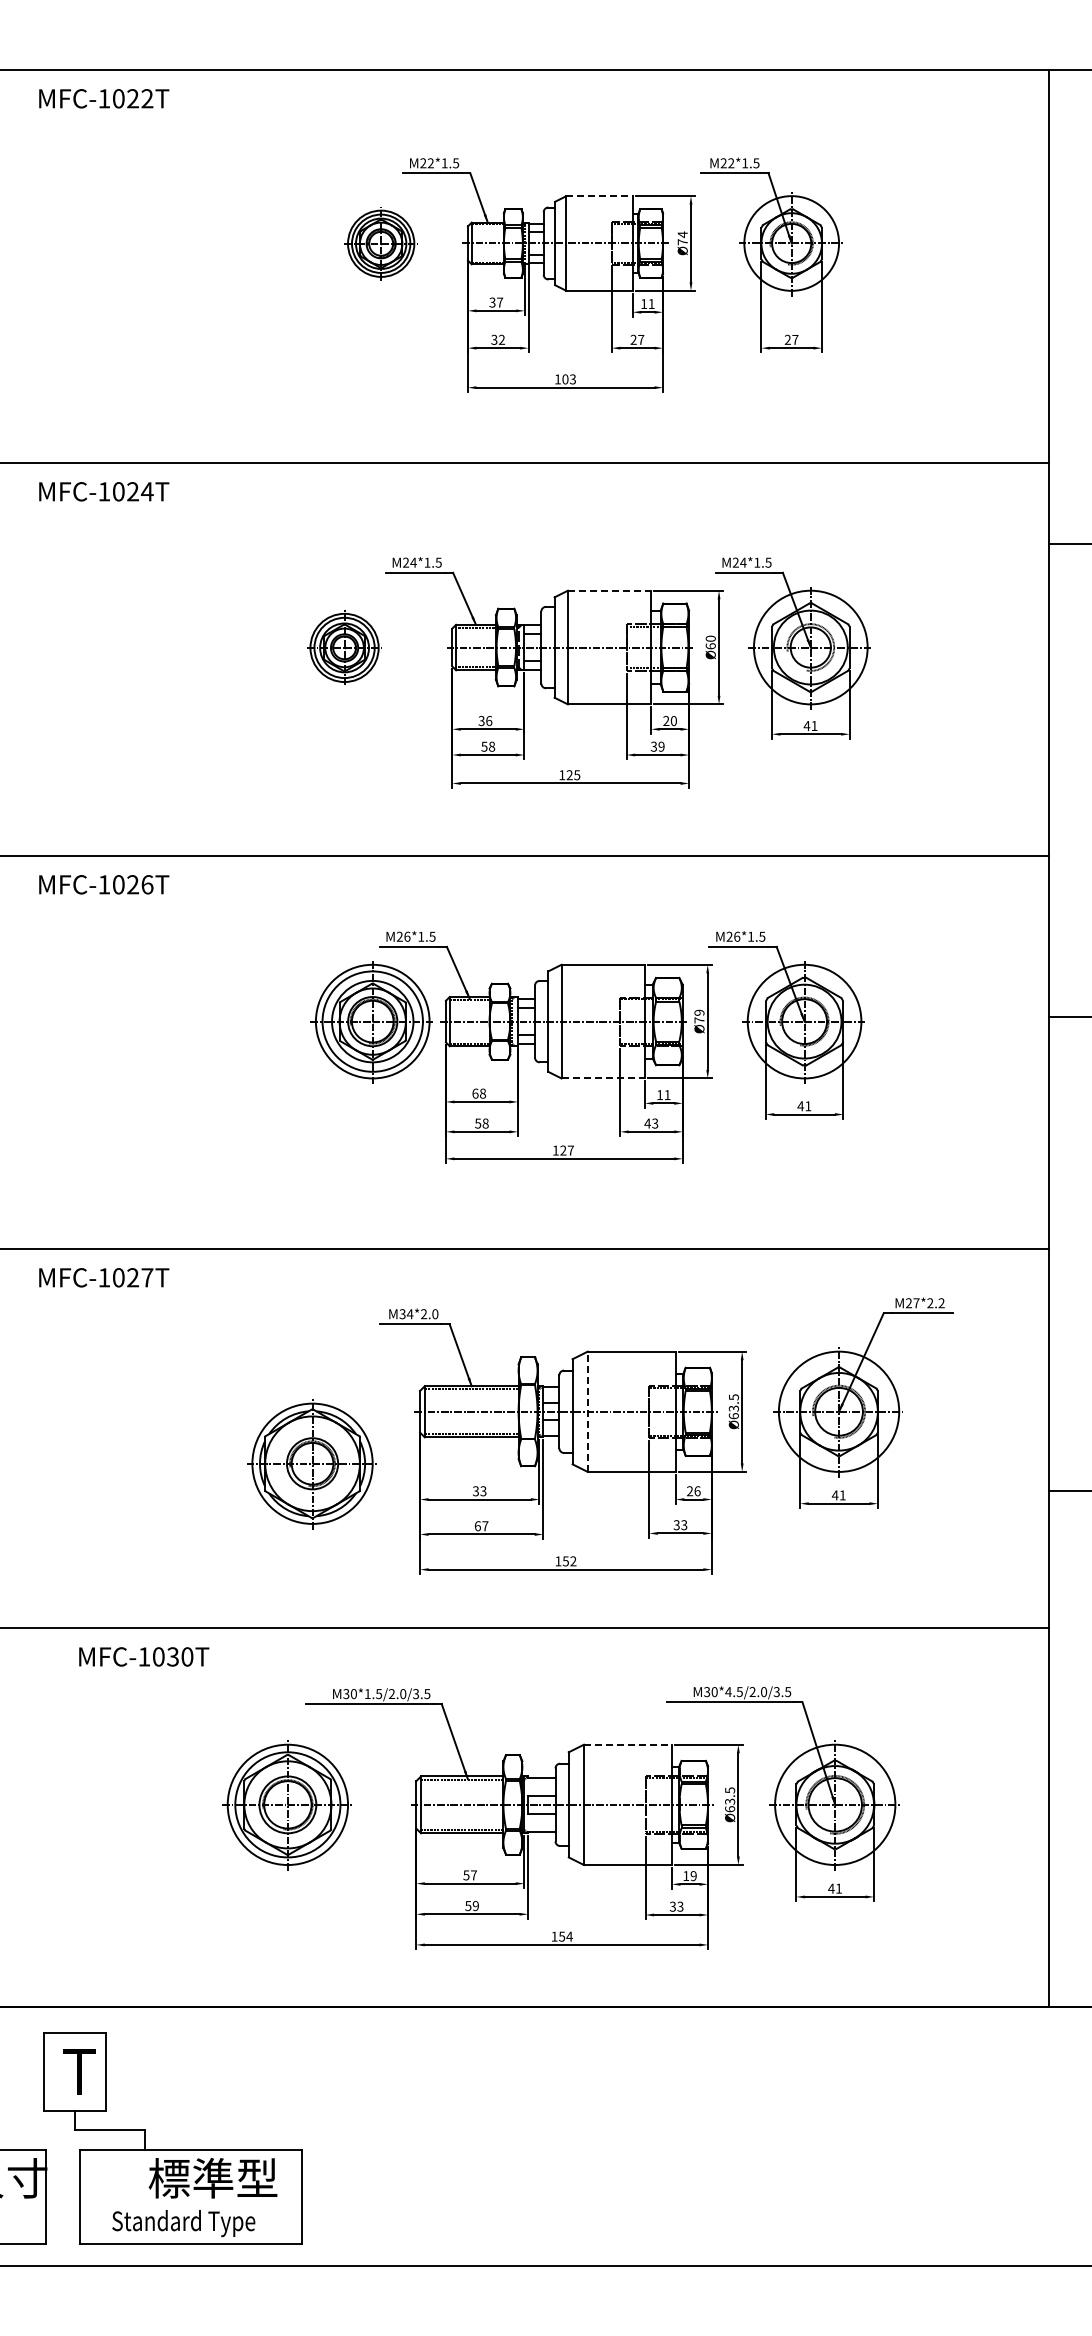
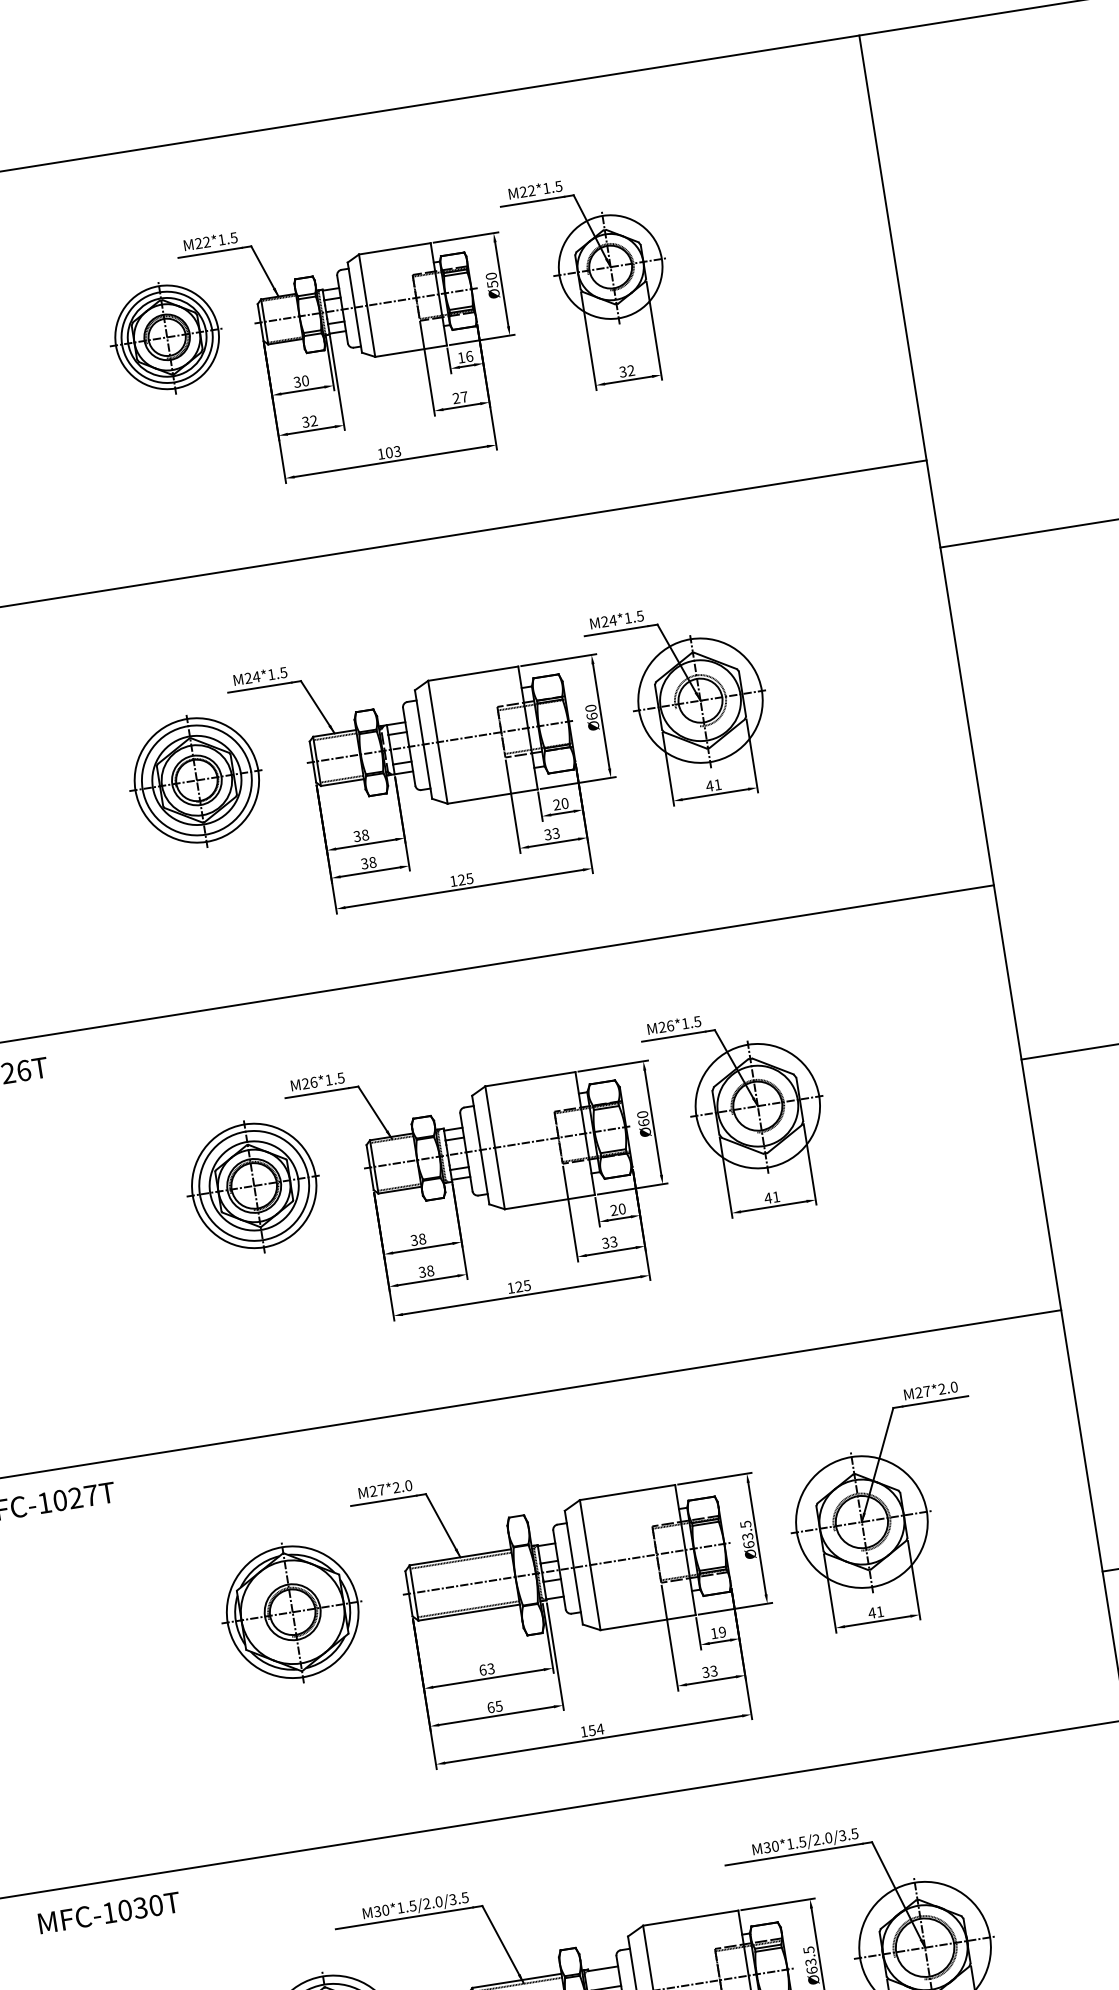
line: (600, 196) -> (395, 249), dashed -> solid
text: (682, 238) -> (491, 280), Ø74 -> Ø50
part: (380, 244) -> (166, 338), size x1.43
text: (500, 302) -> (305, 380), 37 -> 30
text: (651, 303) -> (469, 355), 11 -> 16
text: (791, 339) -> (626, 370), 27 -> 32
line: (609, 590) -> (473, 673), dashed -> solid
part: (343, 648) -> (195, 781), size x1.67
text: (489, 720) -> (365, 834), 36 -> 38
text: (484, 745) -> (364, 862), 58 -> 38
text: (661, 746) -> (556, 833), 39 -> 33
text: (699, 1016) -> (643, 1118), Ø79 -> Ø60
part: (371, 1022) -> (253, 1187), moved
line: (603, 1078) -> (550, 1202), dashed -> solid
text: (475, 1093) -> (414, 1240), 68 -> 38
text: (663, 1095) -> (617, 1210), 11 -> 20
text: (478, 1122) -> (422, 1271), 58 -> 38
text: (647, 1123) -> (605, 1243), 43 -> 33
text: (570, 1150) -> (526, 1285), 127 -> 125
text: (941, 1303) -> (954, 1387), M27*2.2 -> M27*2.0
text: (406, 1314) -> (377, 1490), M34*2.0 -> M27*2.0
line: (587, 1411) -> (589, 1564), dashed -> solid
part: (311, 1464) -> (291, 1613), moved
text: (476, 1491) -> (483, 1670), 33 -> 63
text: (693, 1491) -> (718, 1633), 26 -> 19
text: (485, 1526) -> (499, 1706), 67 -> 65
text: (573, 1561) -> (600, 1729), 152 -> 154
text: (144, 1656) -> (109, 1912), moved
text: (728, 1691) -> (790, 1843), M30*4.5/2.0/3.5 -> M30*1.5/2.0/3.5
line: (628, 1744) -> (691, 1917), dashed -> solid

